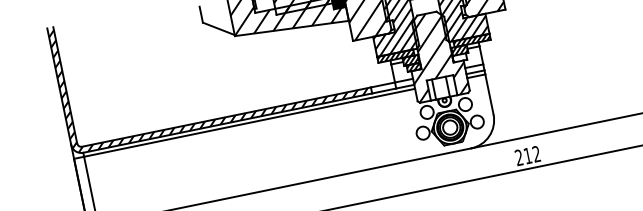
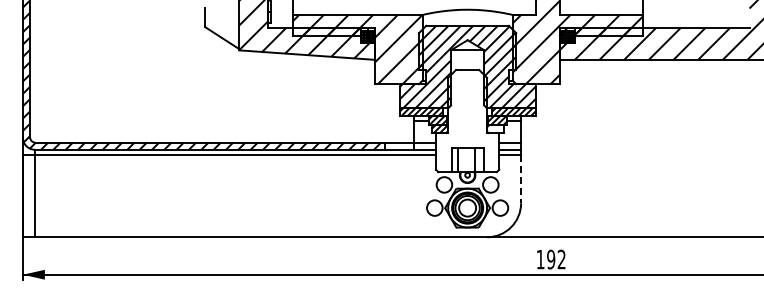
hatch: (435, 56) -> (467, 121), removed
line: (489, 94) -> (521, 179), solid -> dashed
text: (523, 156) -> (545, 259), 212 -> 192

